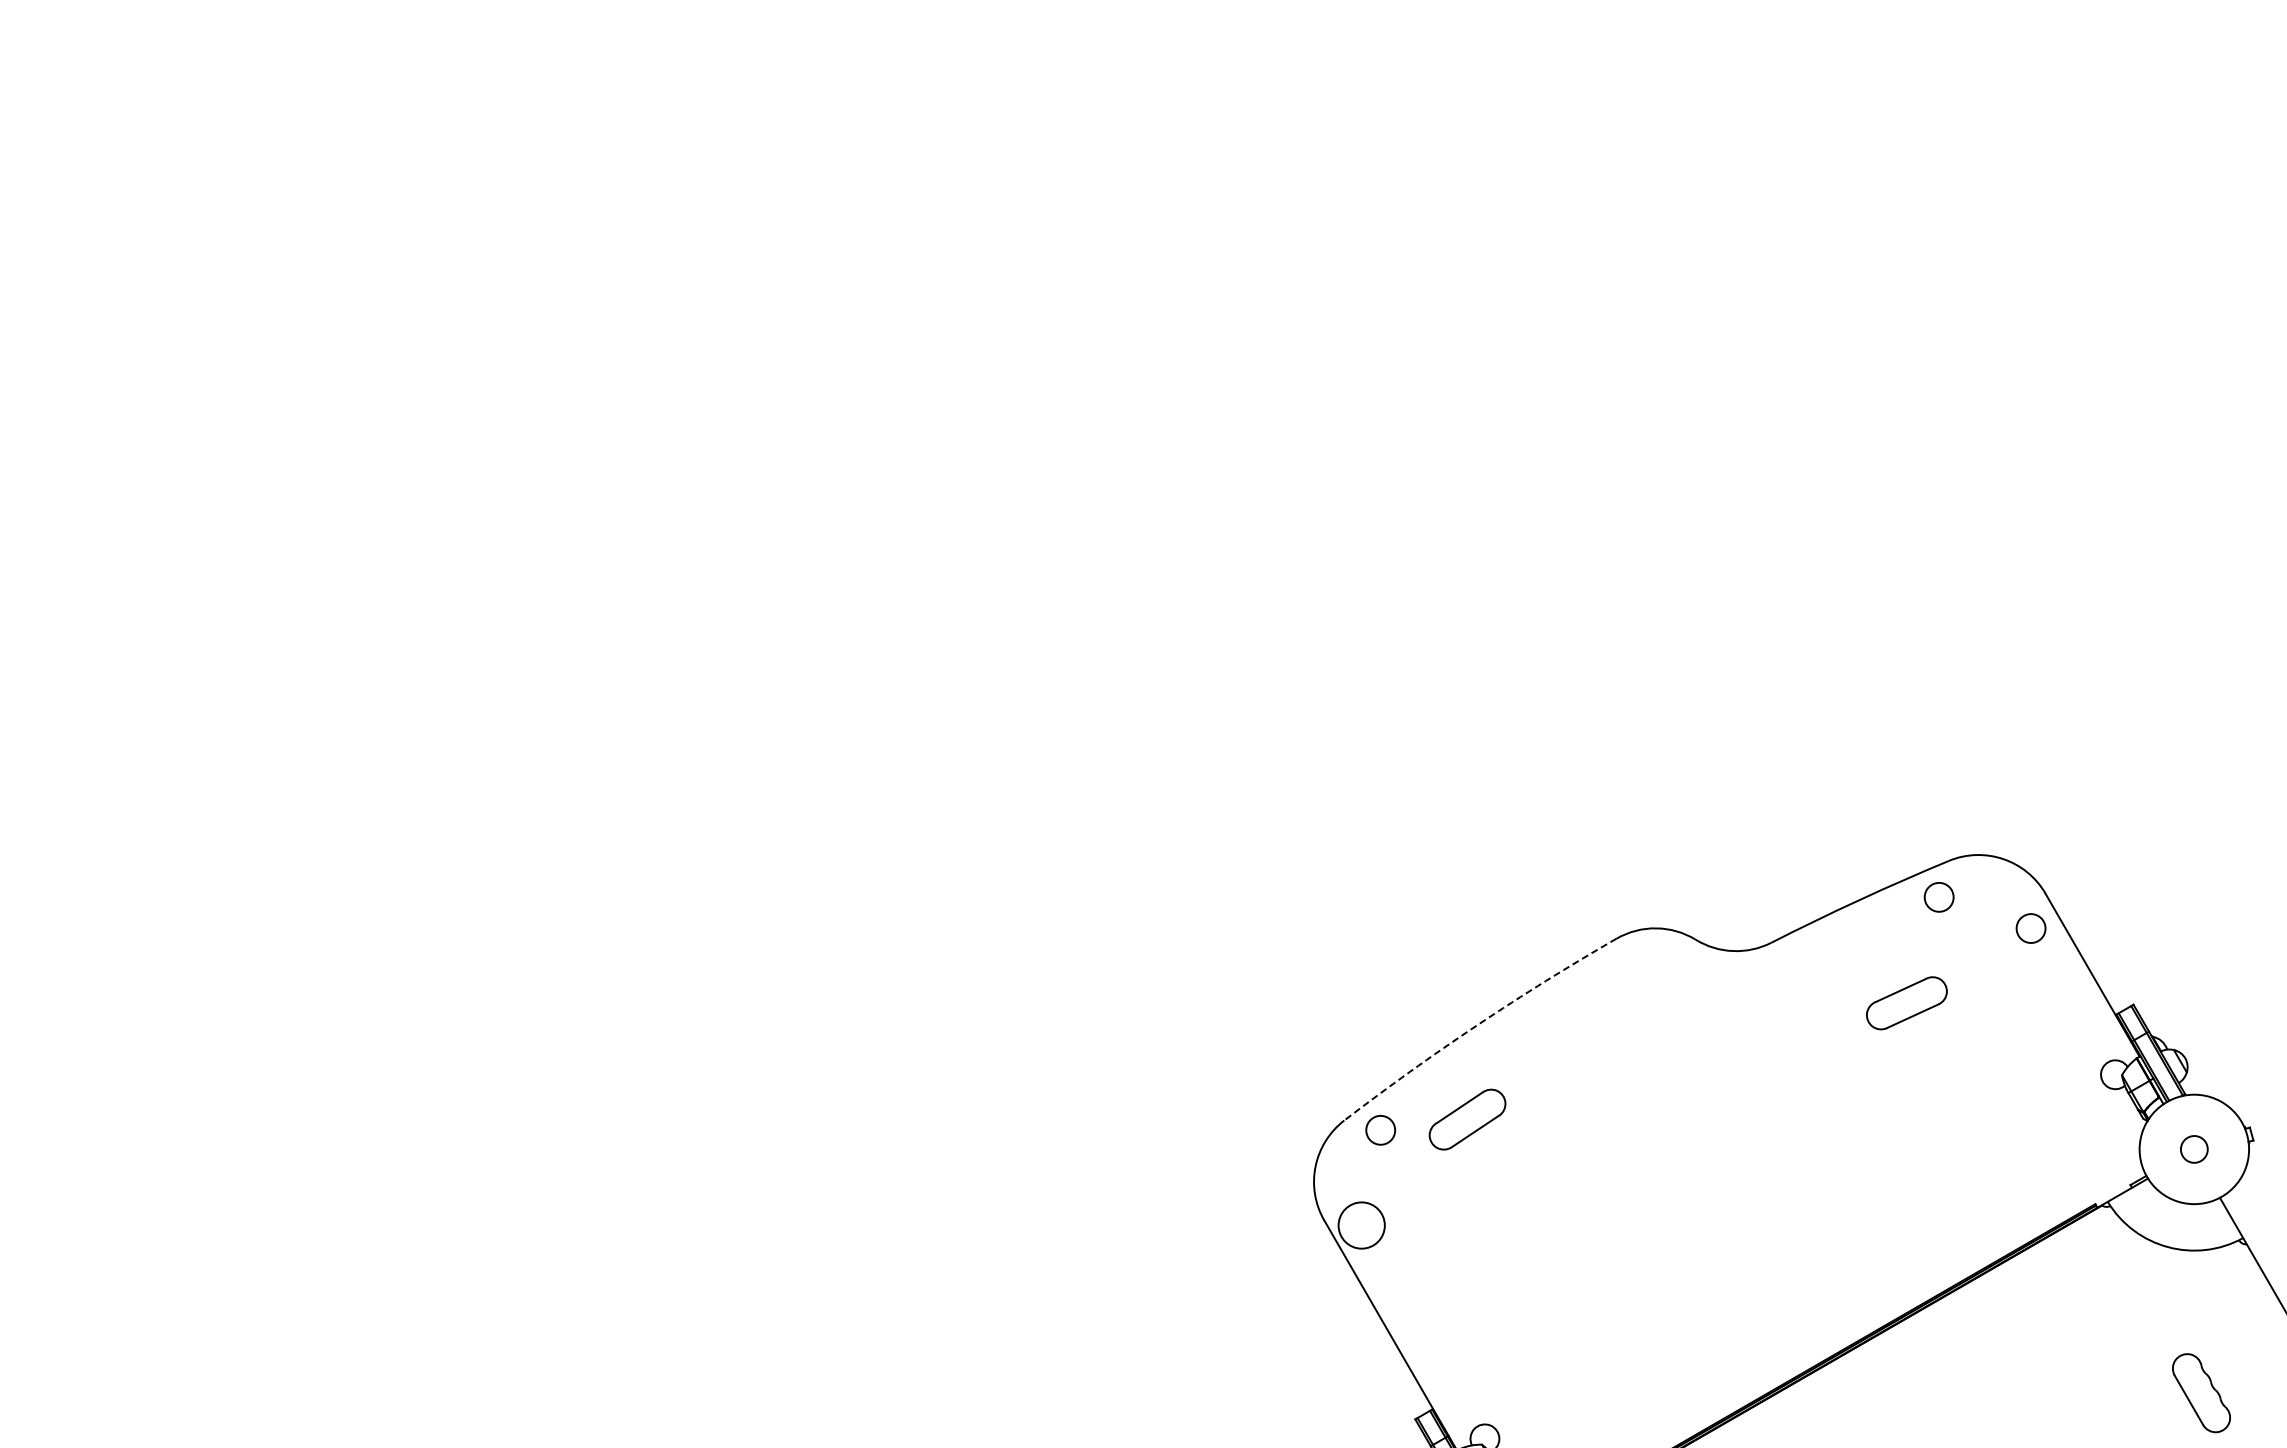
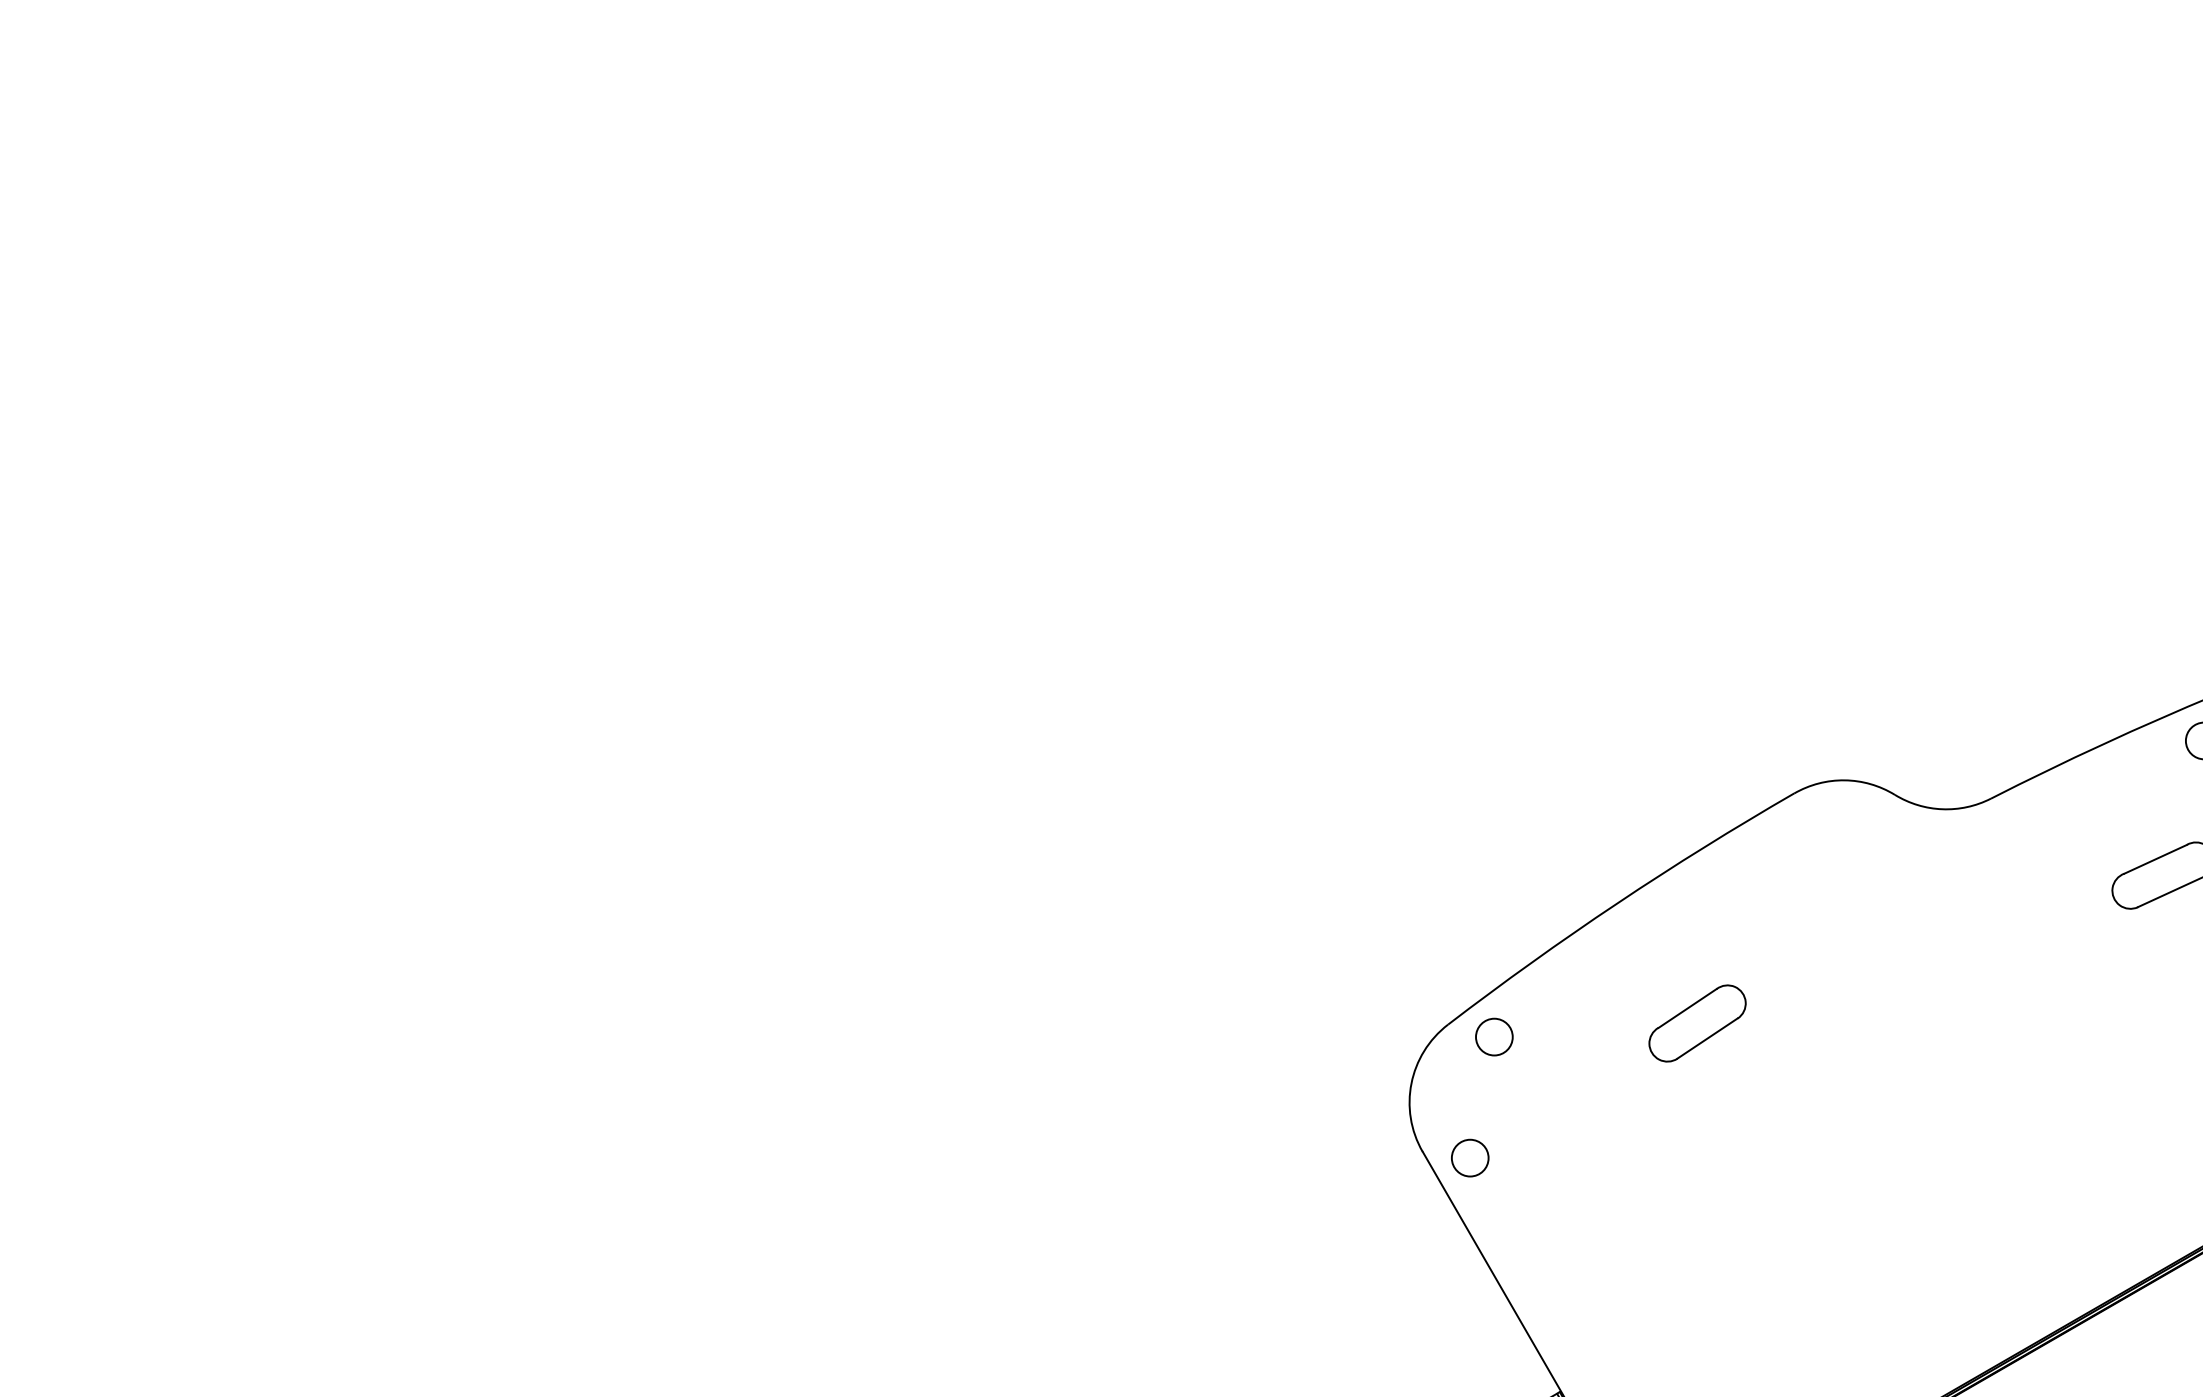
arc: (1477, 1025) -> (1617, 903), dashed -> solid
part: (1467, 1119) -> (1697, 1023), moved
circle: (1361, 1225) -> (1469, 1158), size x0.62

